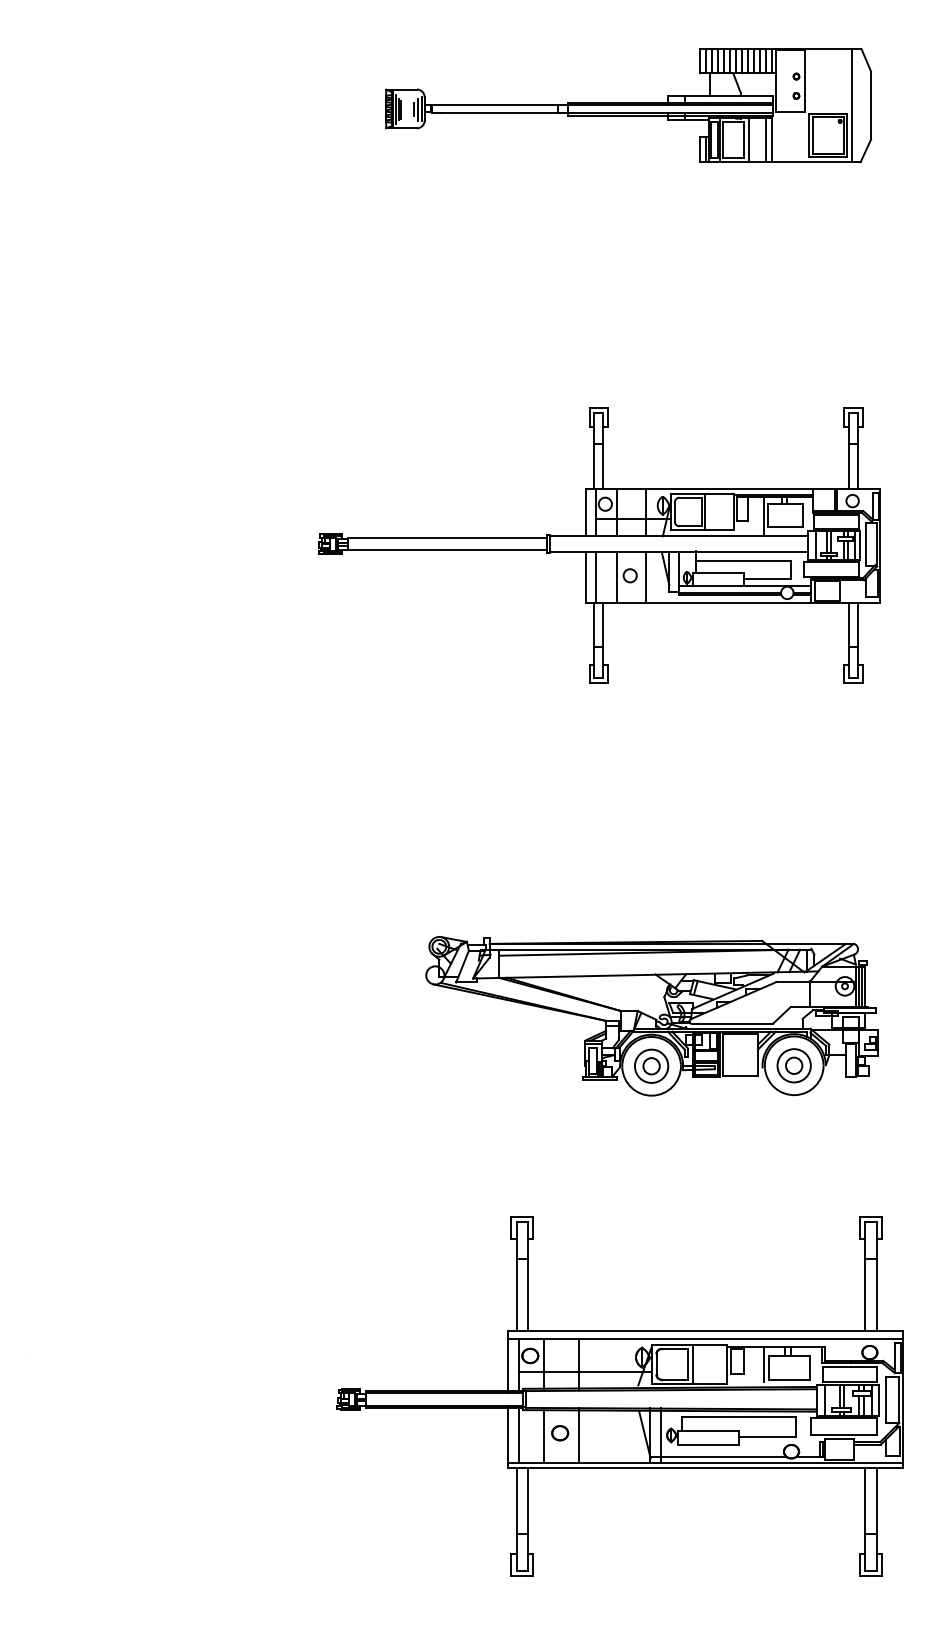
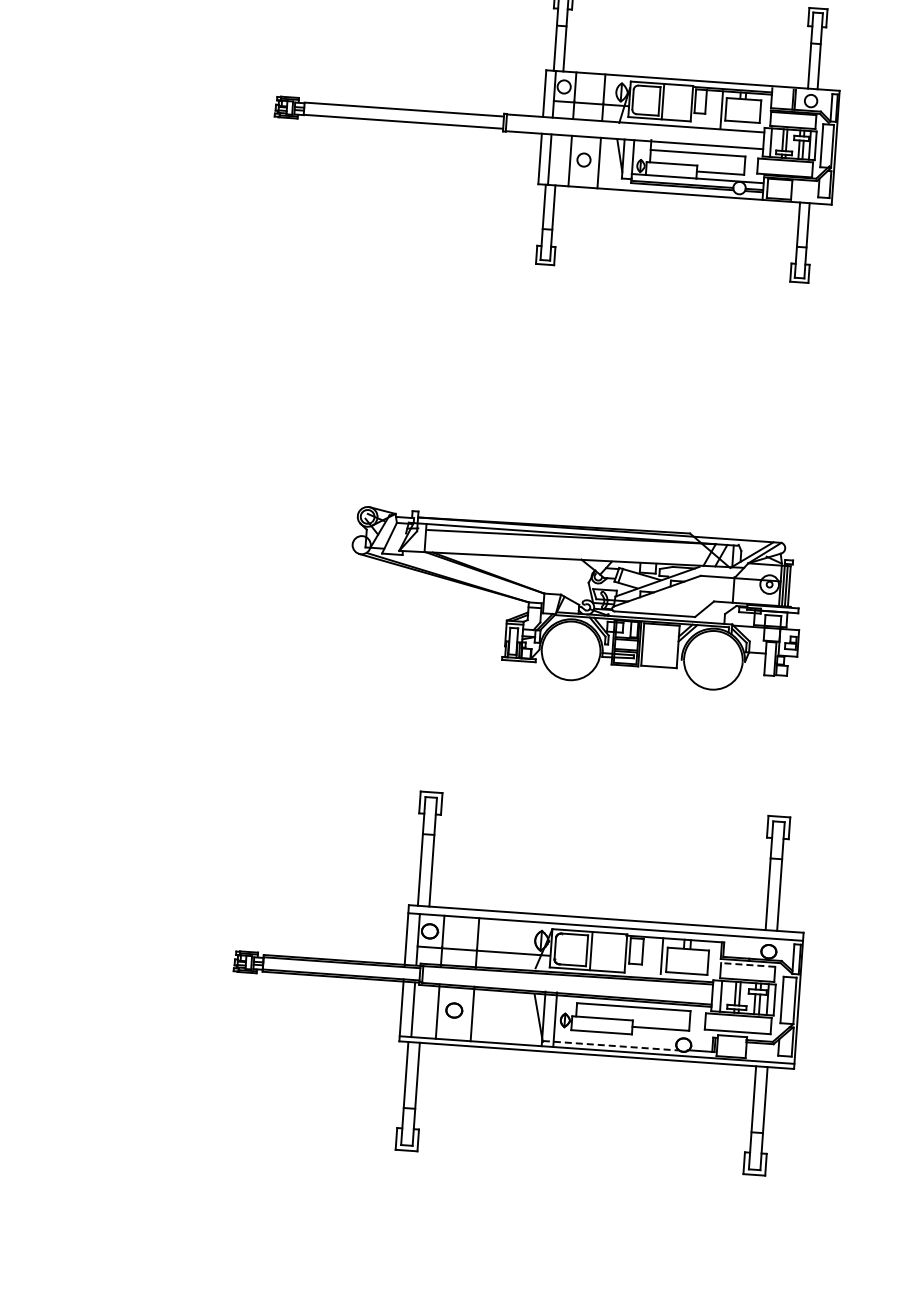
part: (651, 1065) -> (571, 650), removed
part: (793, 1065) -> (712, 659), removed
line: (849, 1367) -> (747, 965), solid -> dashed
line: (718, 1457) -> (610, 1045), solid -> dashed

